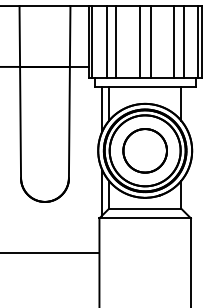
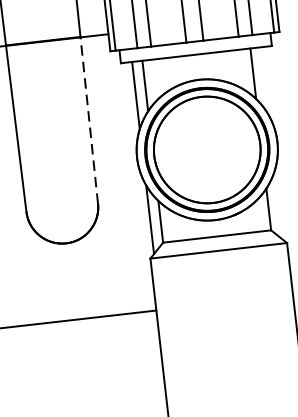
line: (69, 122) -> (89, 120), solid -> dashed
part: (144, 150) -> (206, 149), removed

